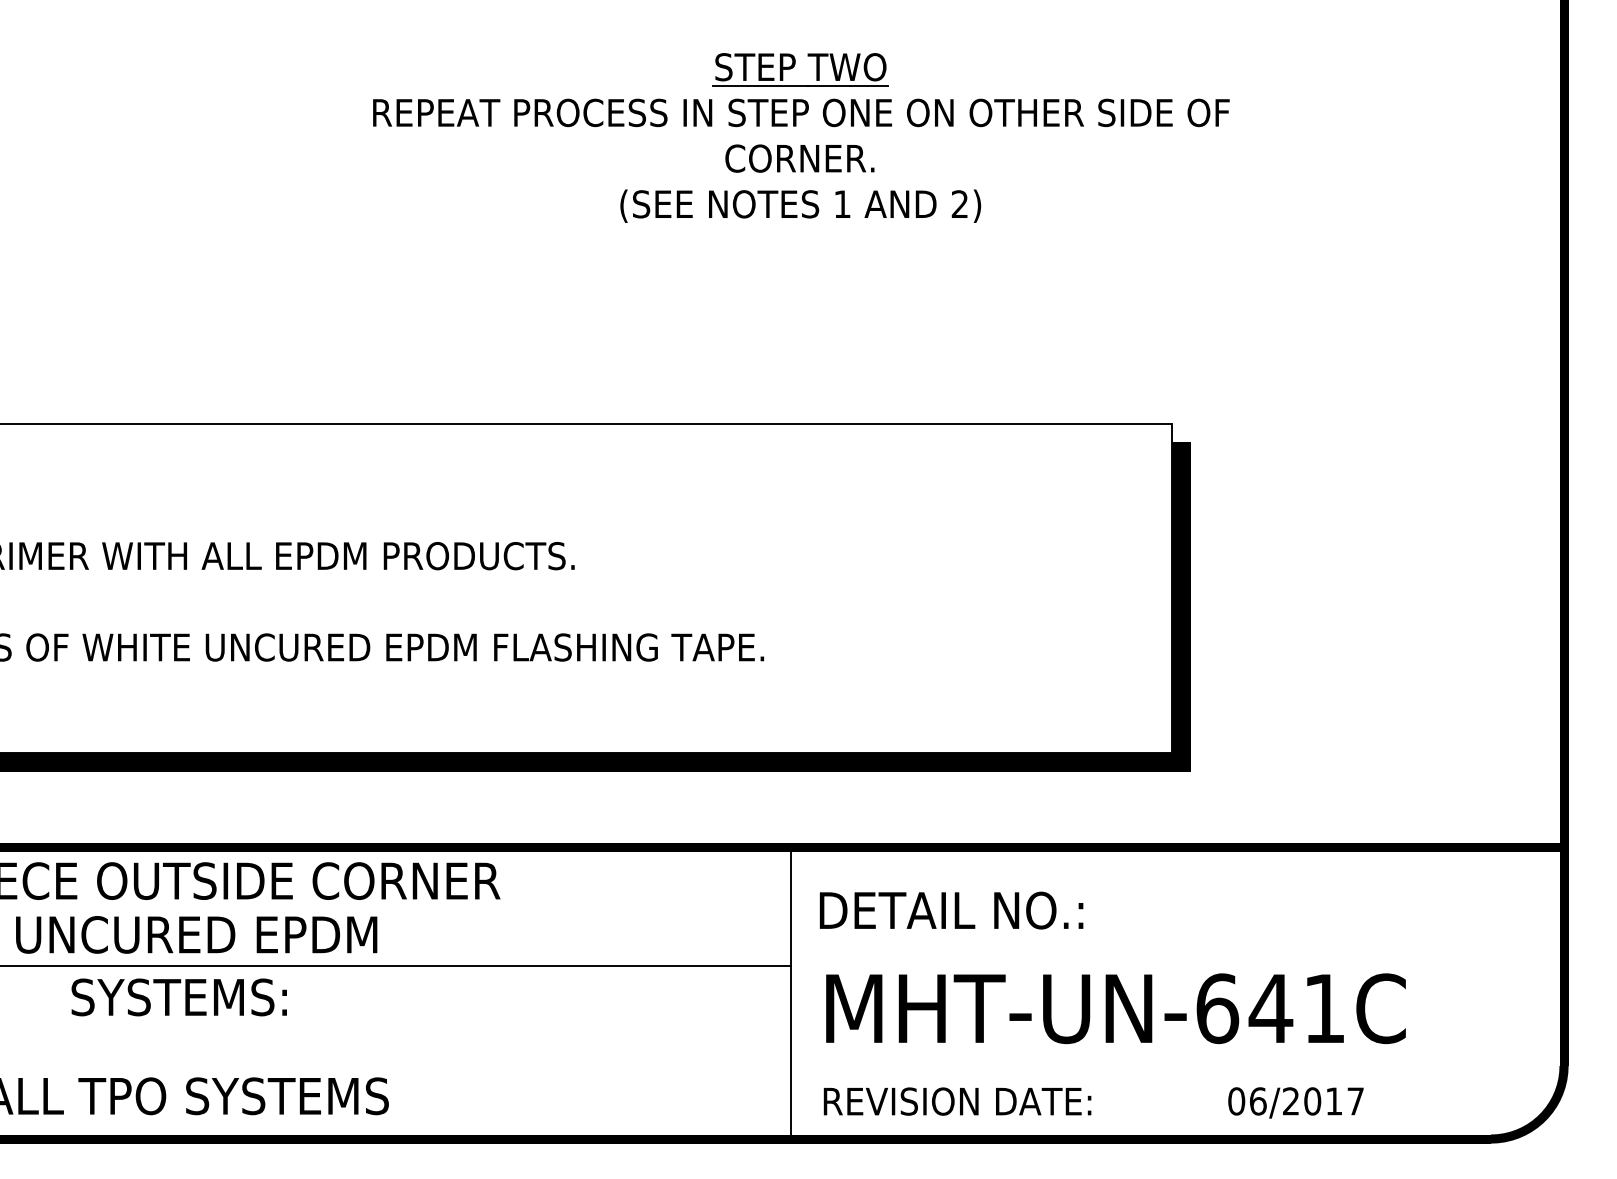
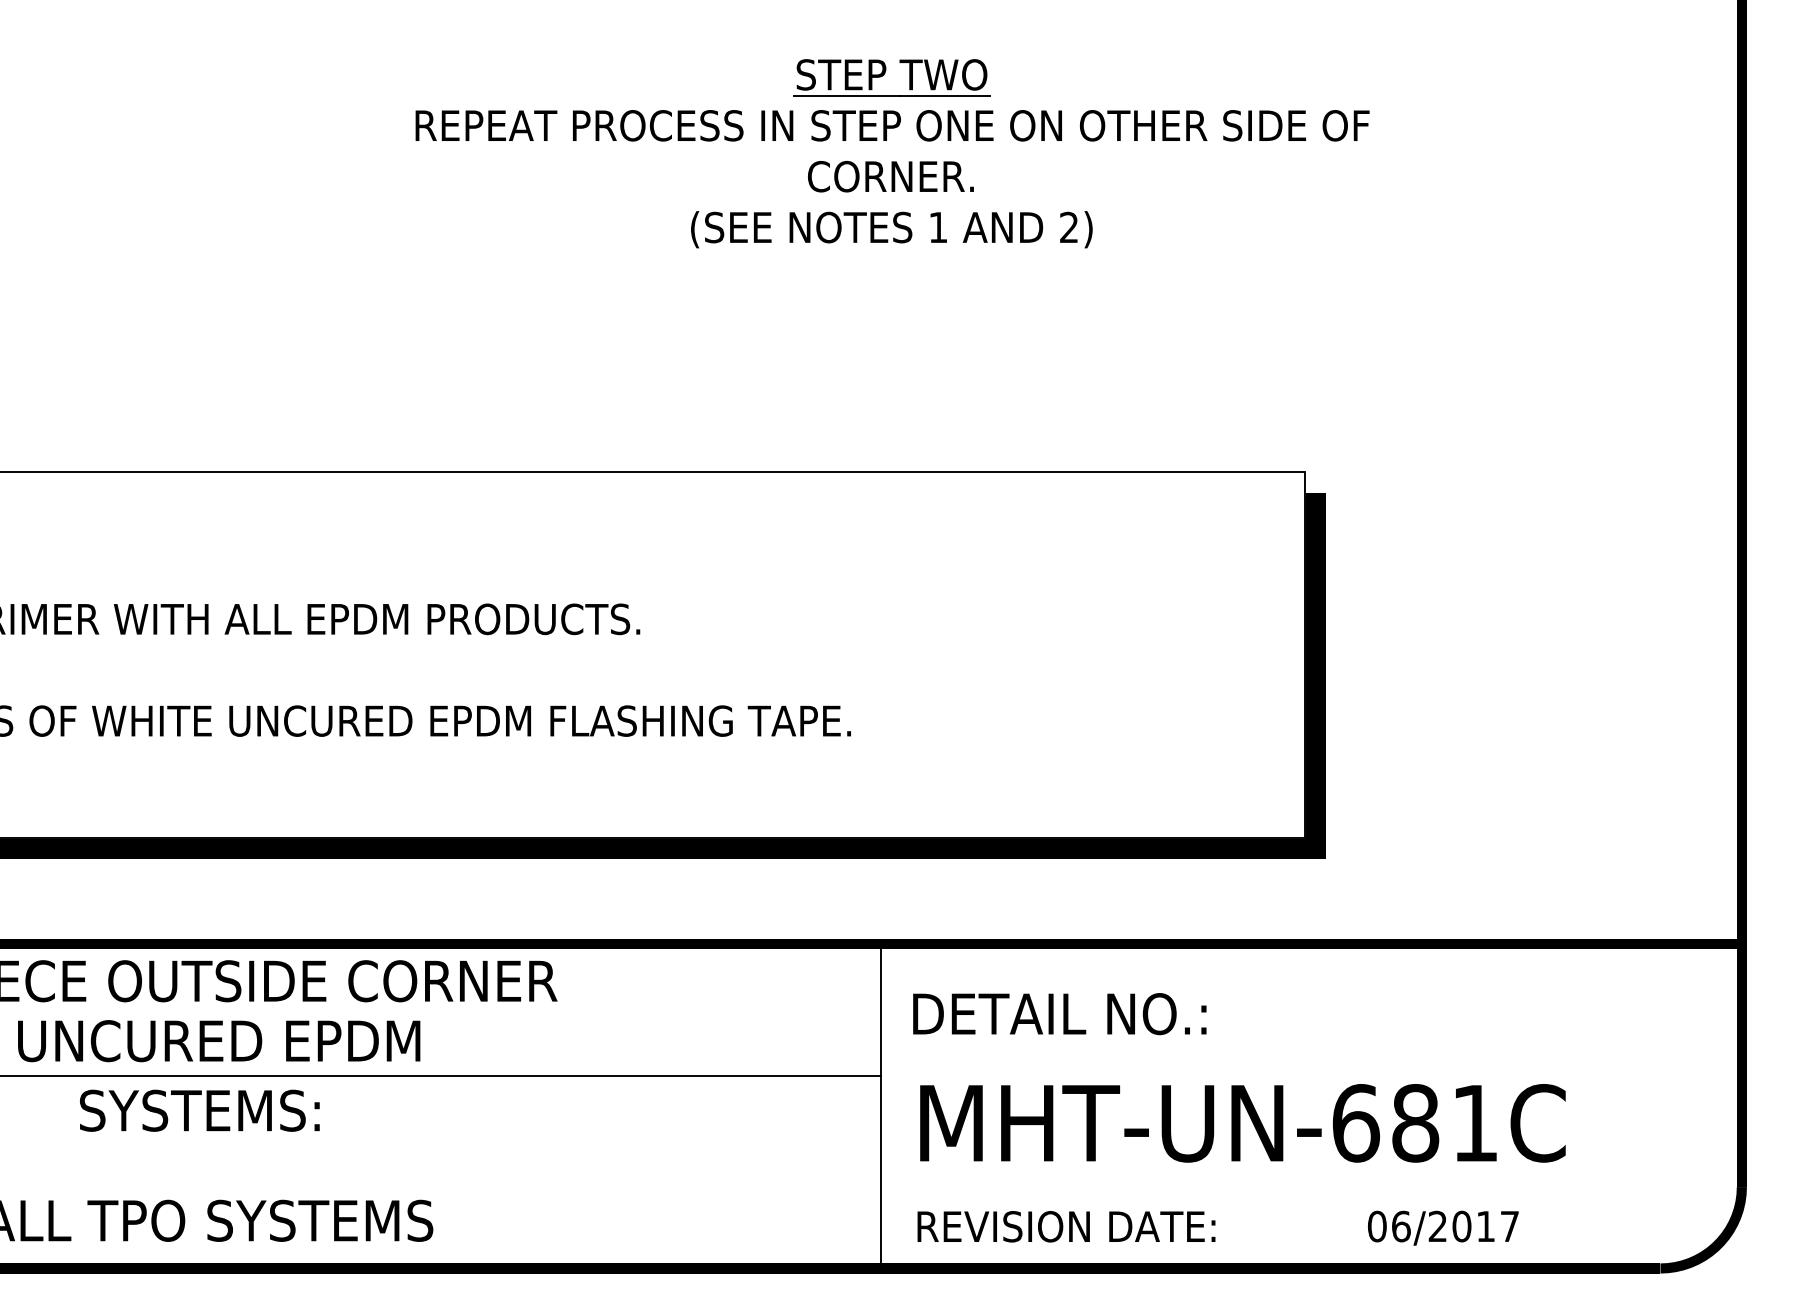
text: (1270, 1008) -> (1415, 1123), MHT-UN-641C -> MHT-UN-681C

